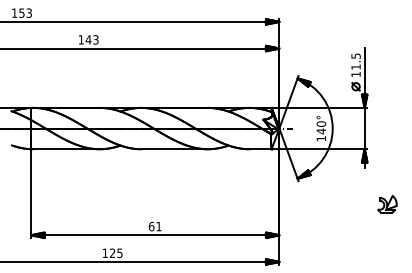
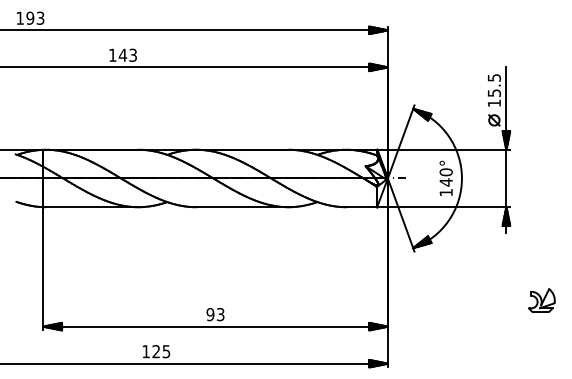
text: (22, 12) -> (30, 17), 153 -> 193
text: (355, 66) -> (493, 92), 11.5 -> 15.5
part: (387, 204) -> (541, 300), moved
text: (155, 226) -> (215, 314), 61 -> 93

